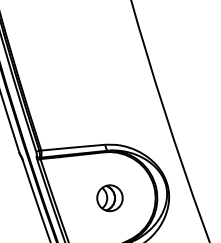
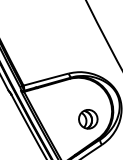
part: (109, 198) -> (87, 119), moved

